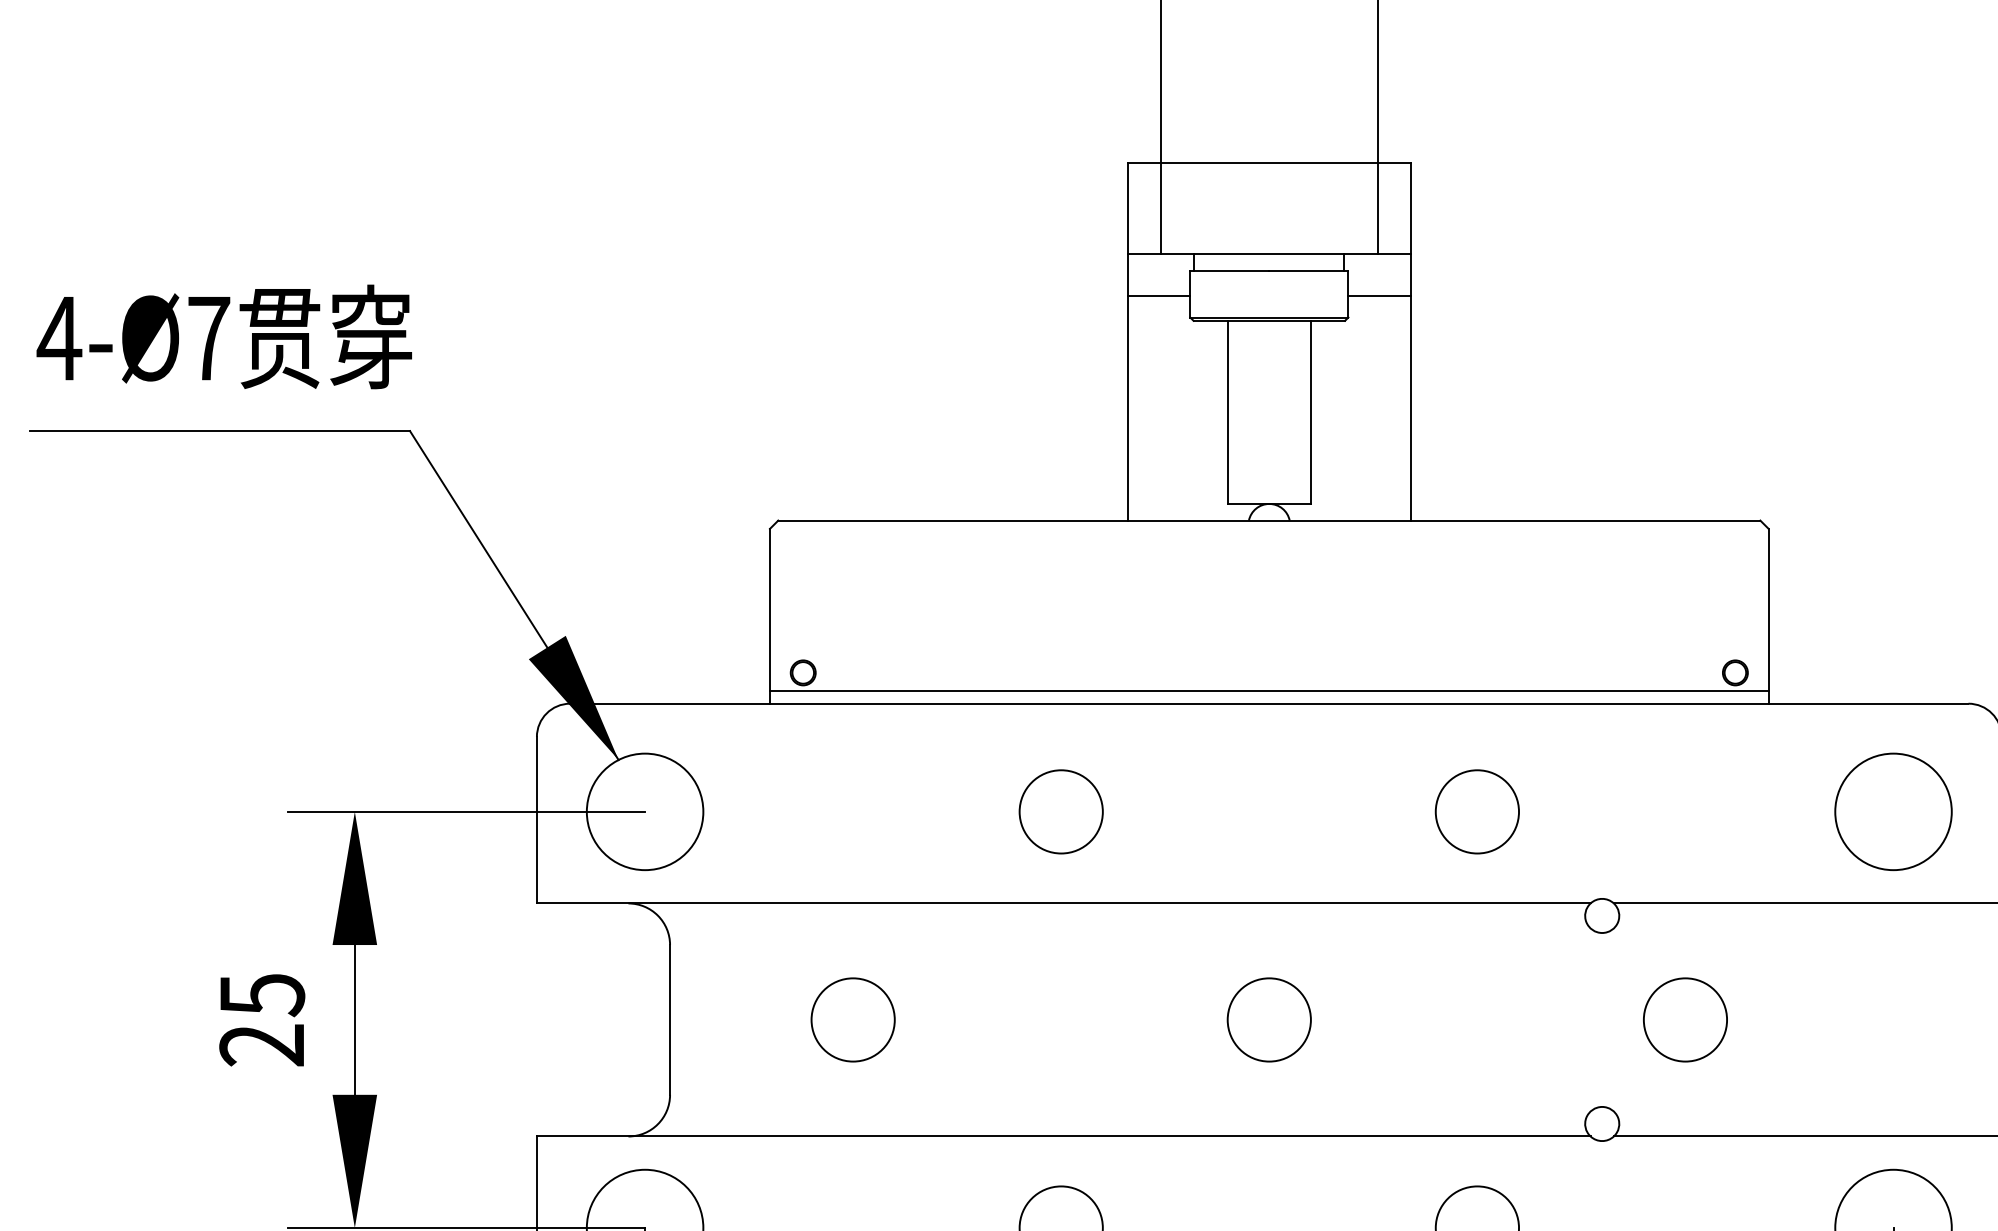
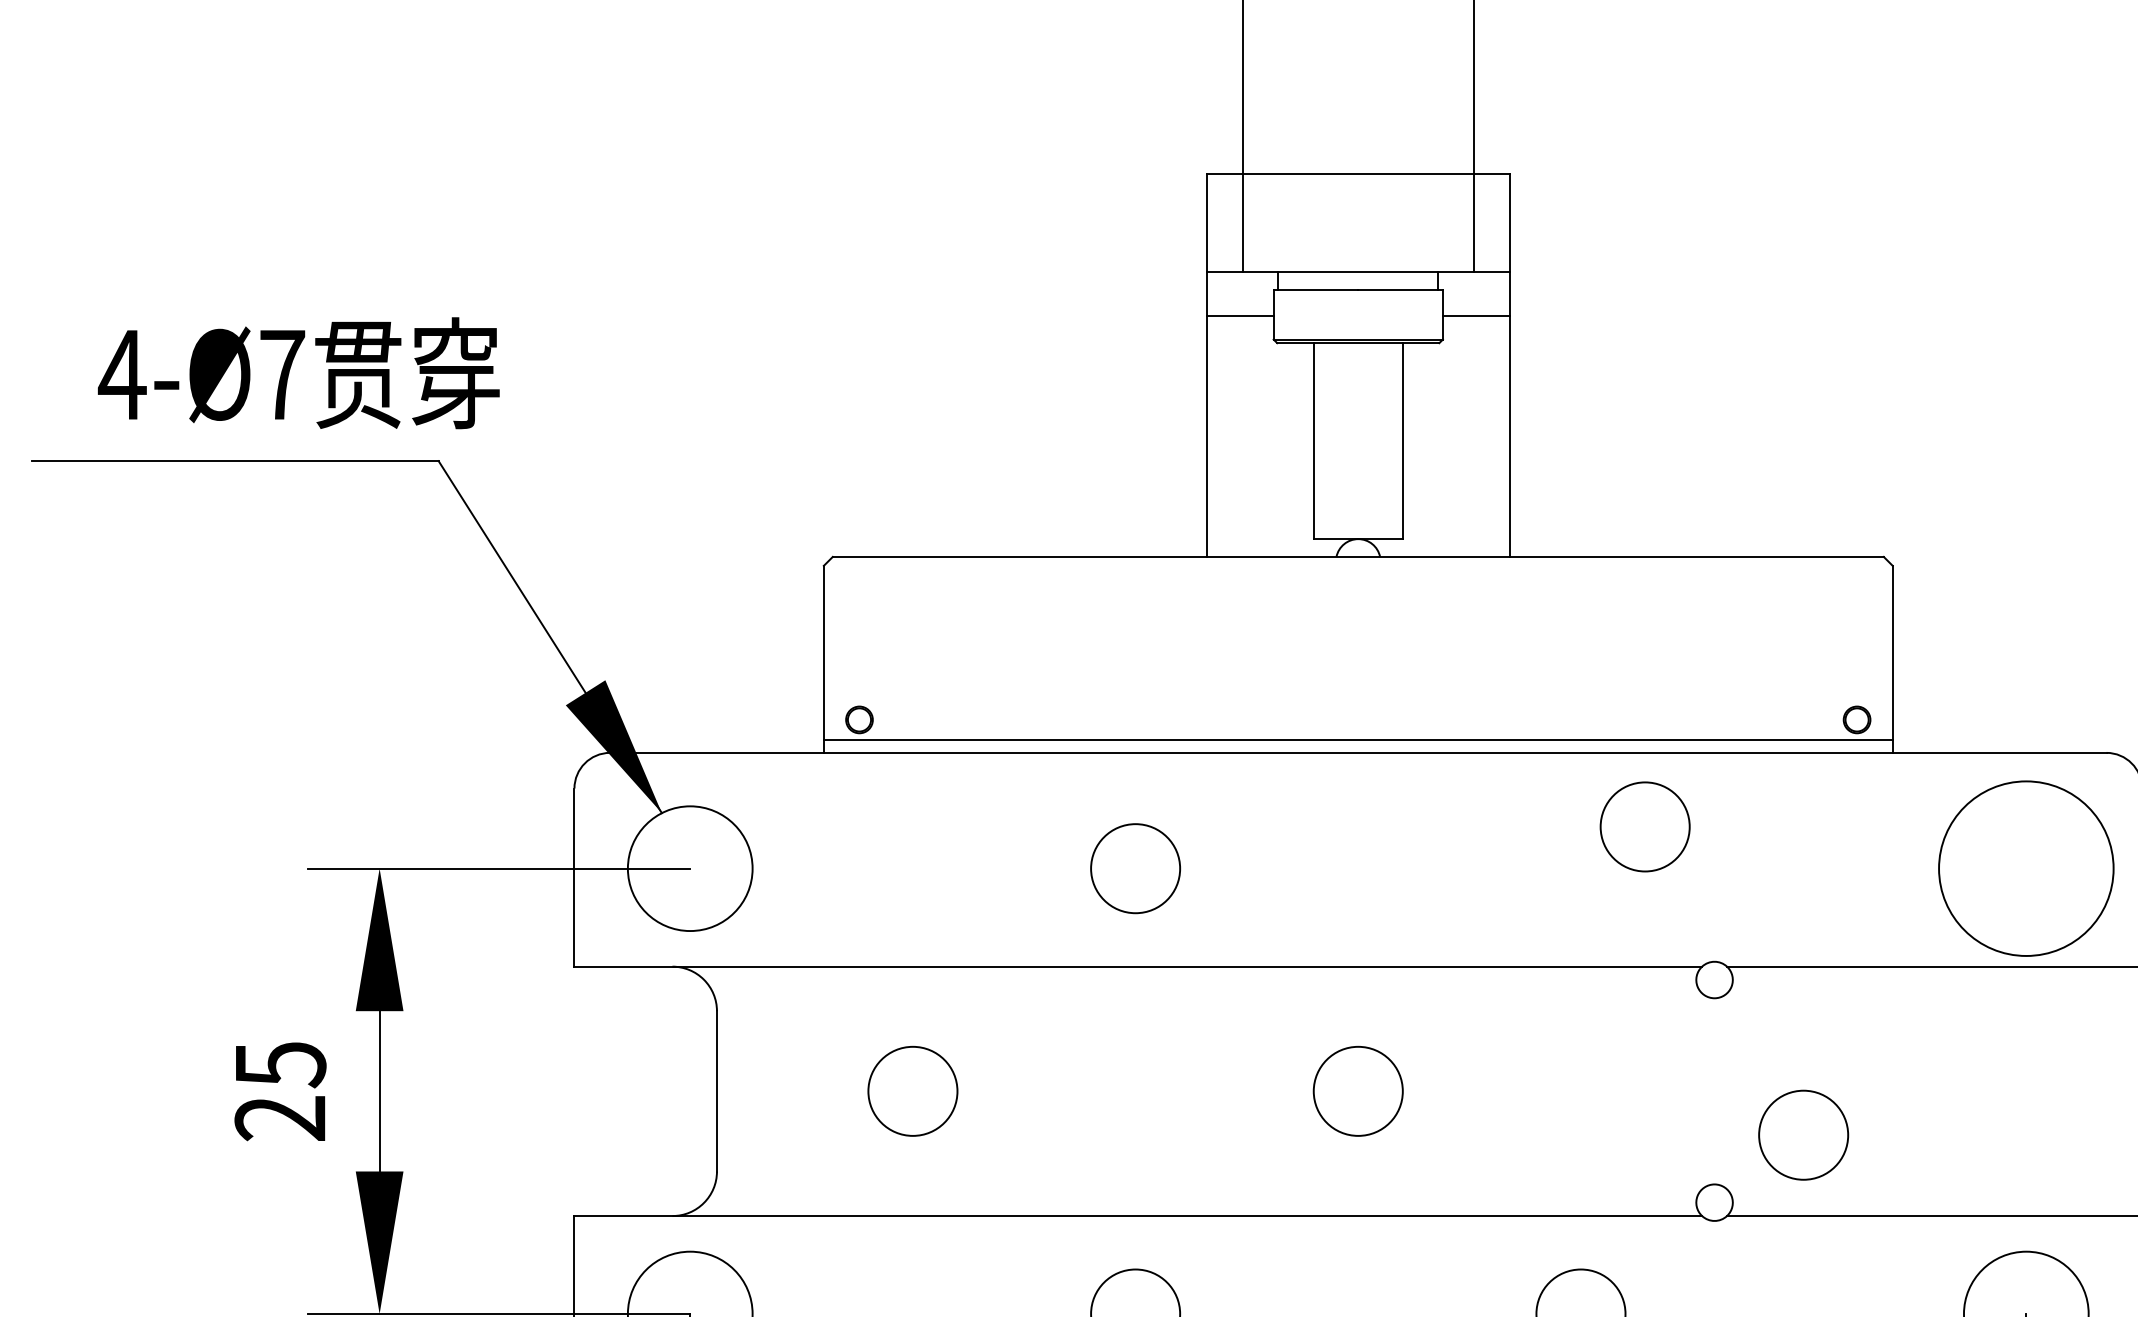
text: (223, 336) -> (297, 372), moved
circle: (1476, 811) -> (1644, 826), moved
circle: (1893, 811) -> (2026, 868), size x1.4
circle: (1685, 1019) -> (1803, 1134), moved

